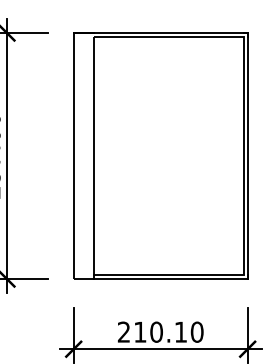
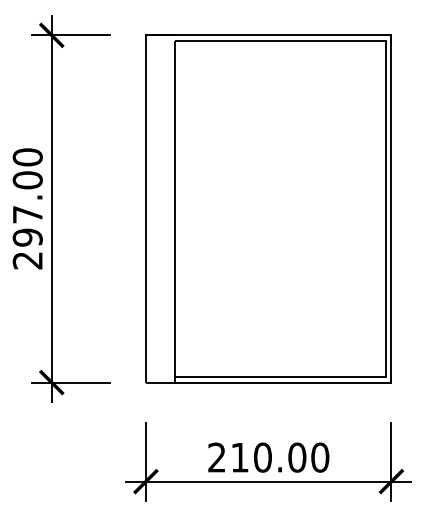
text: (181, 332) -> (297, 457), 210.10 -> 210.00

